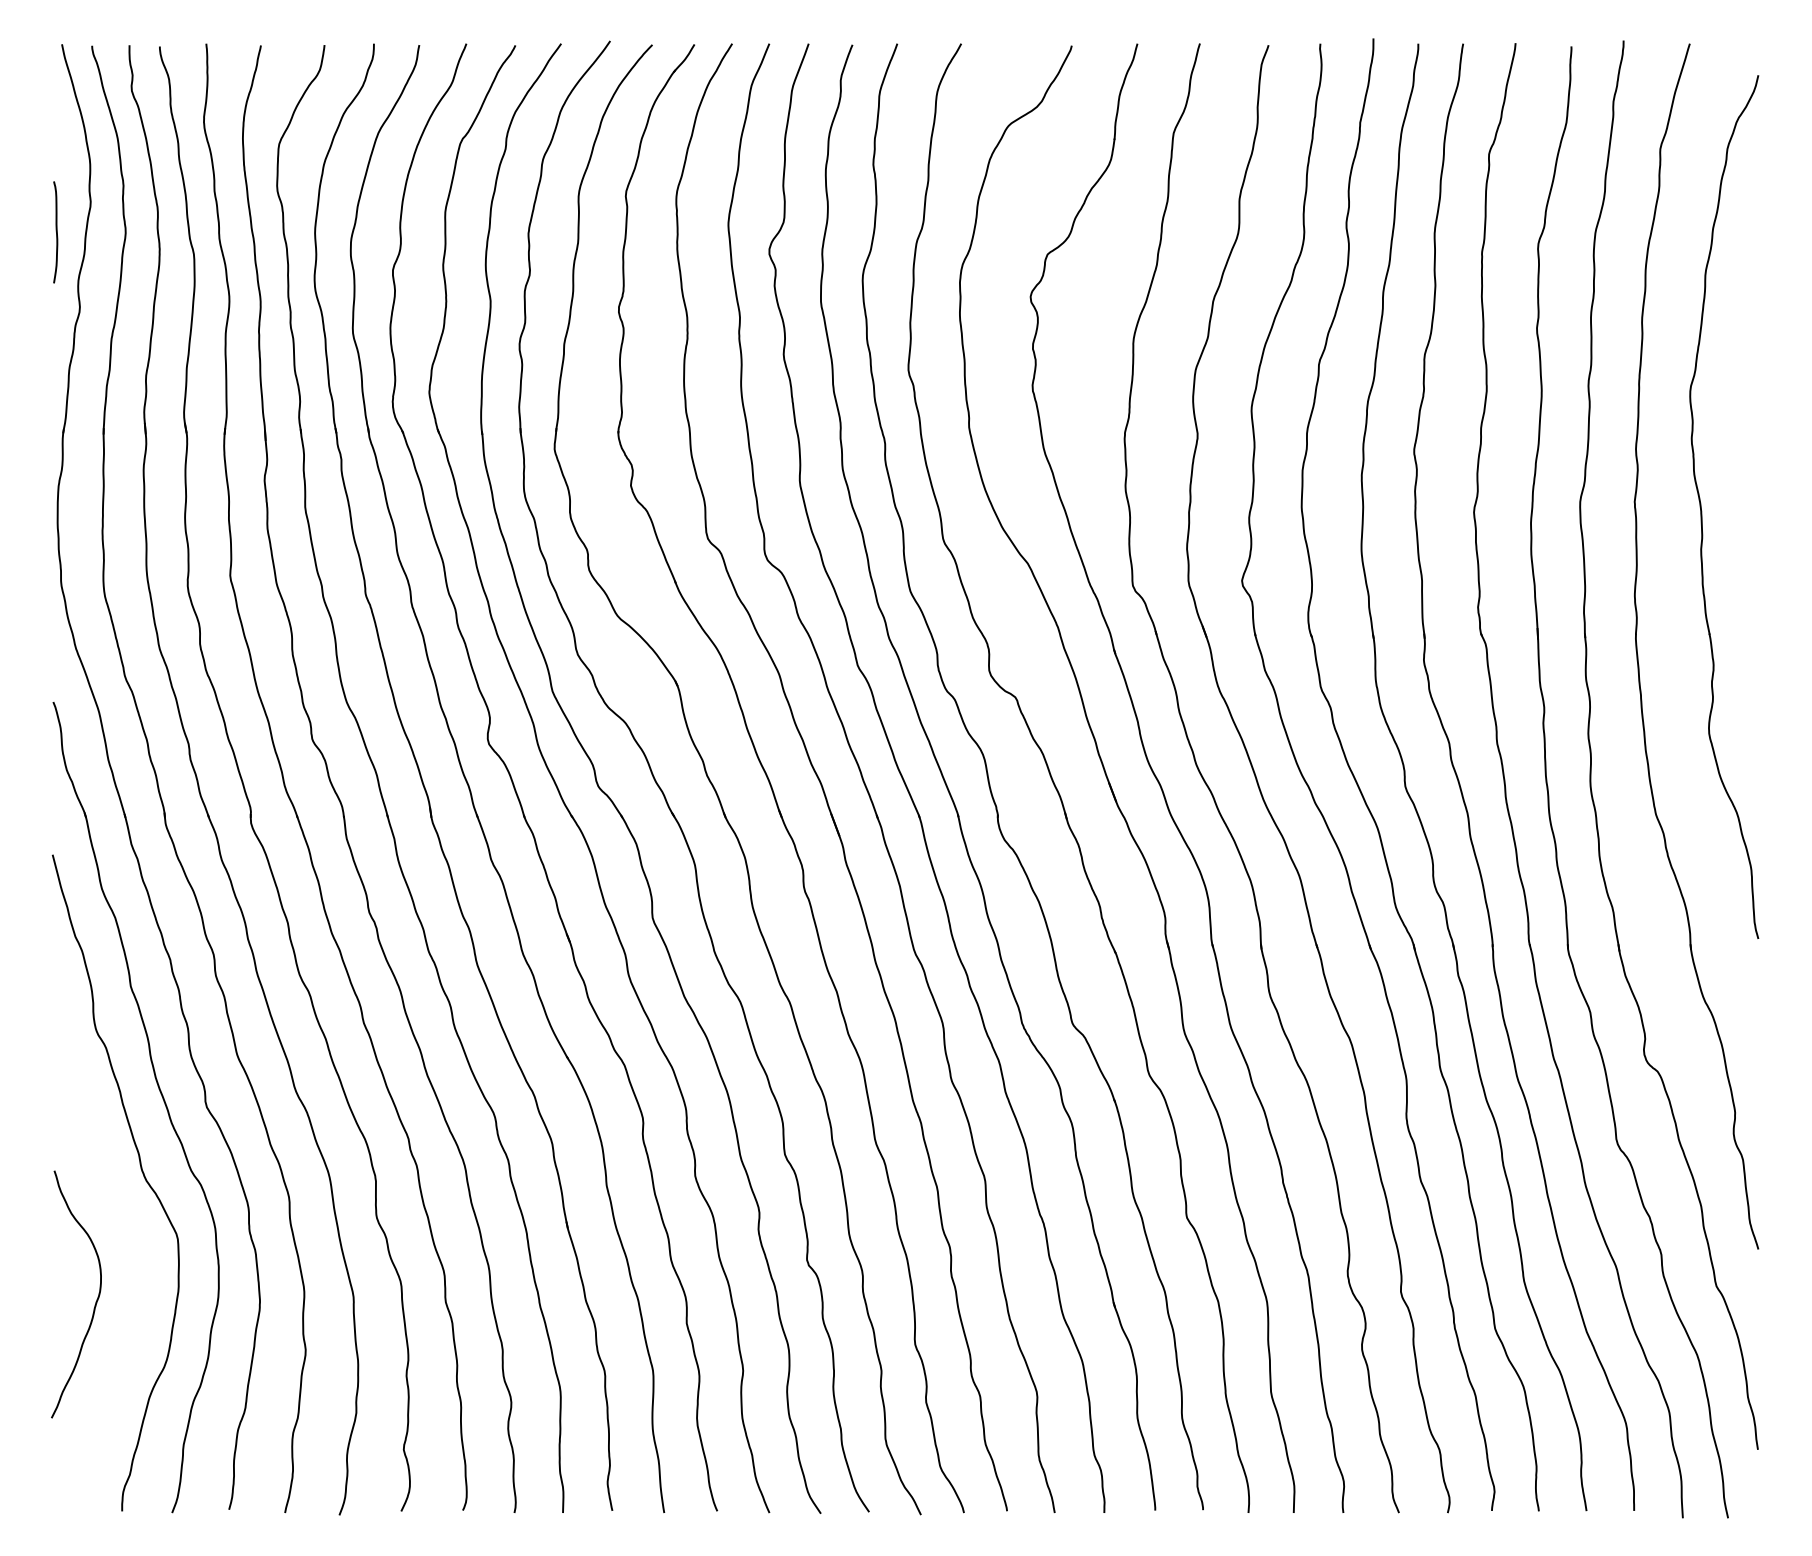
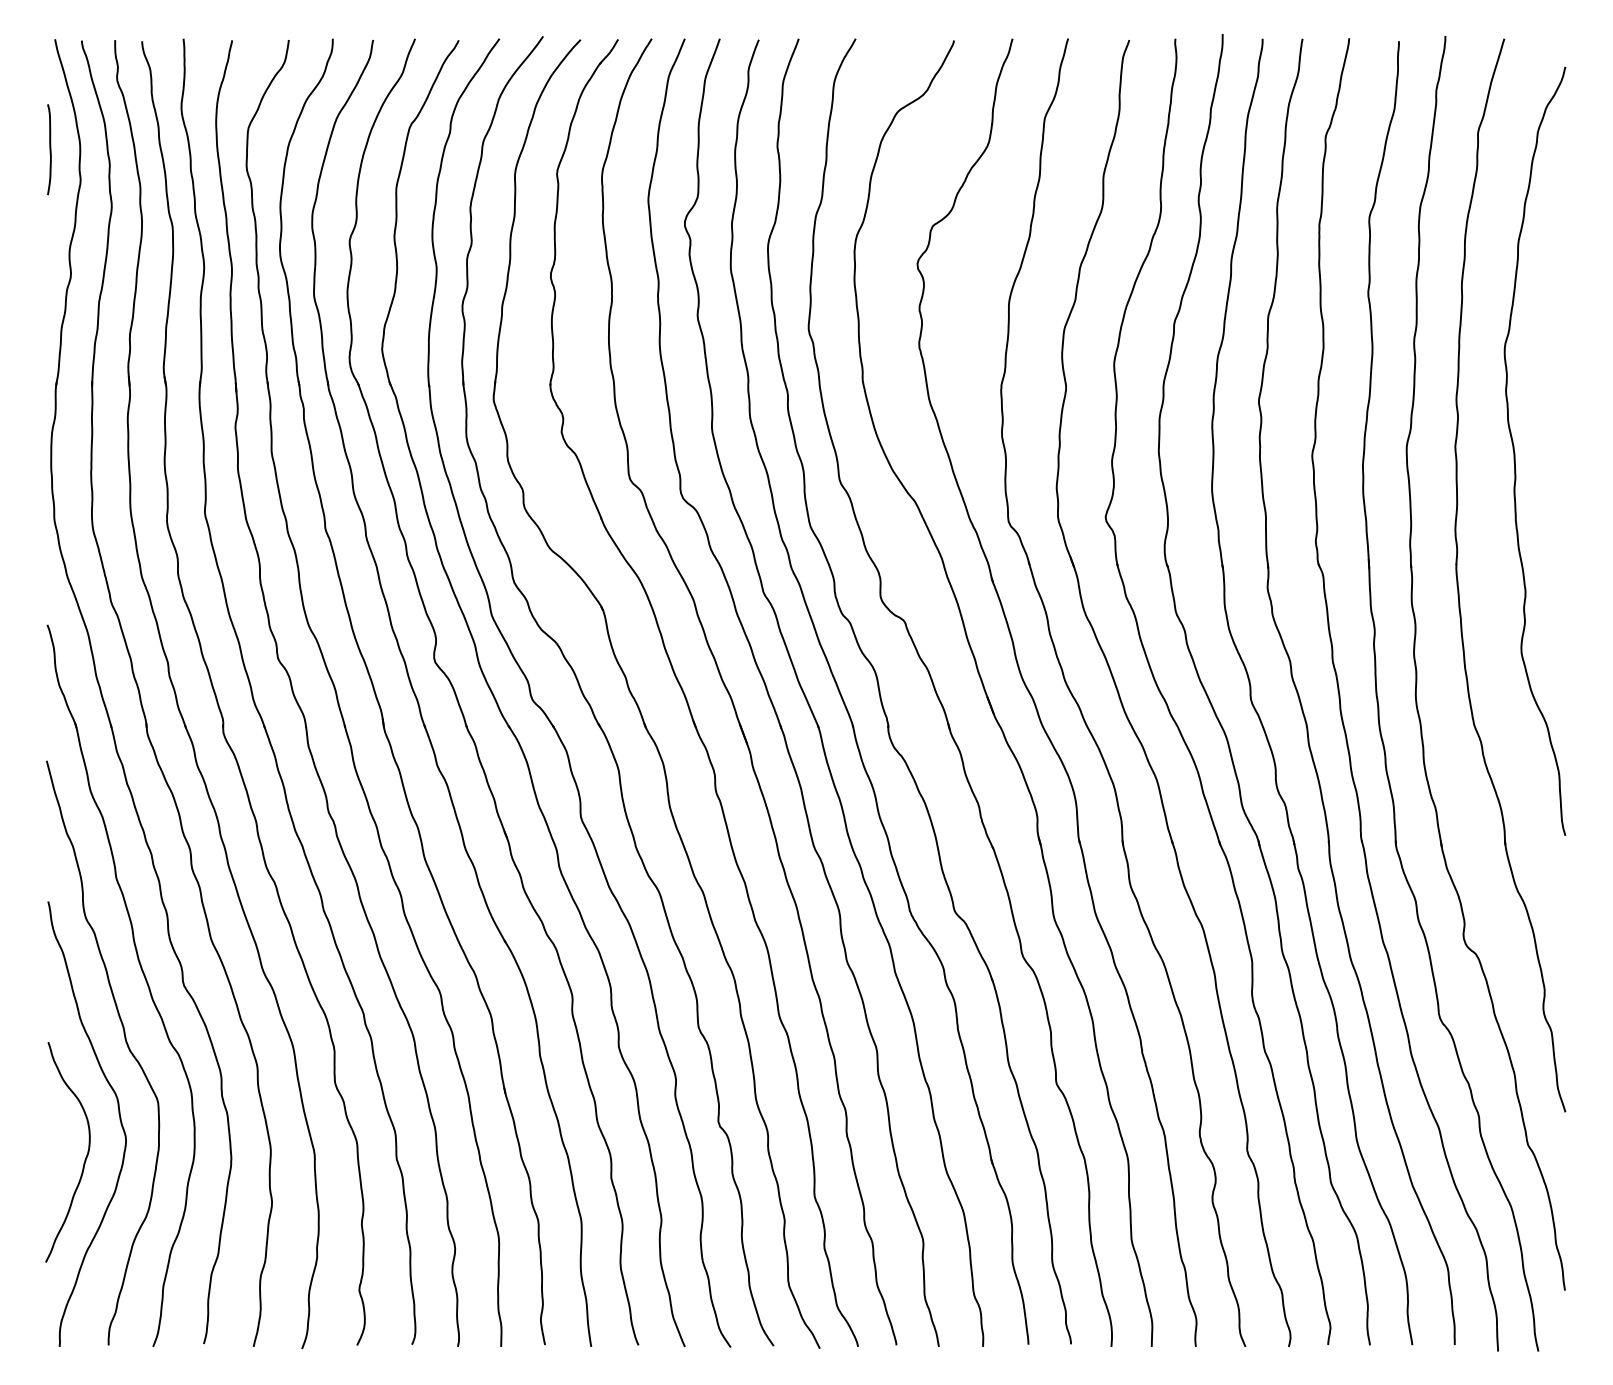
curve: (55, 232) -> (49, 149), moved
curve: (133, 1251) -> (118, 1114), added

